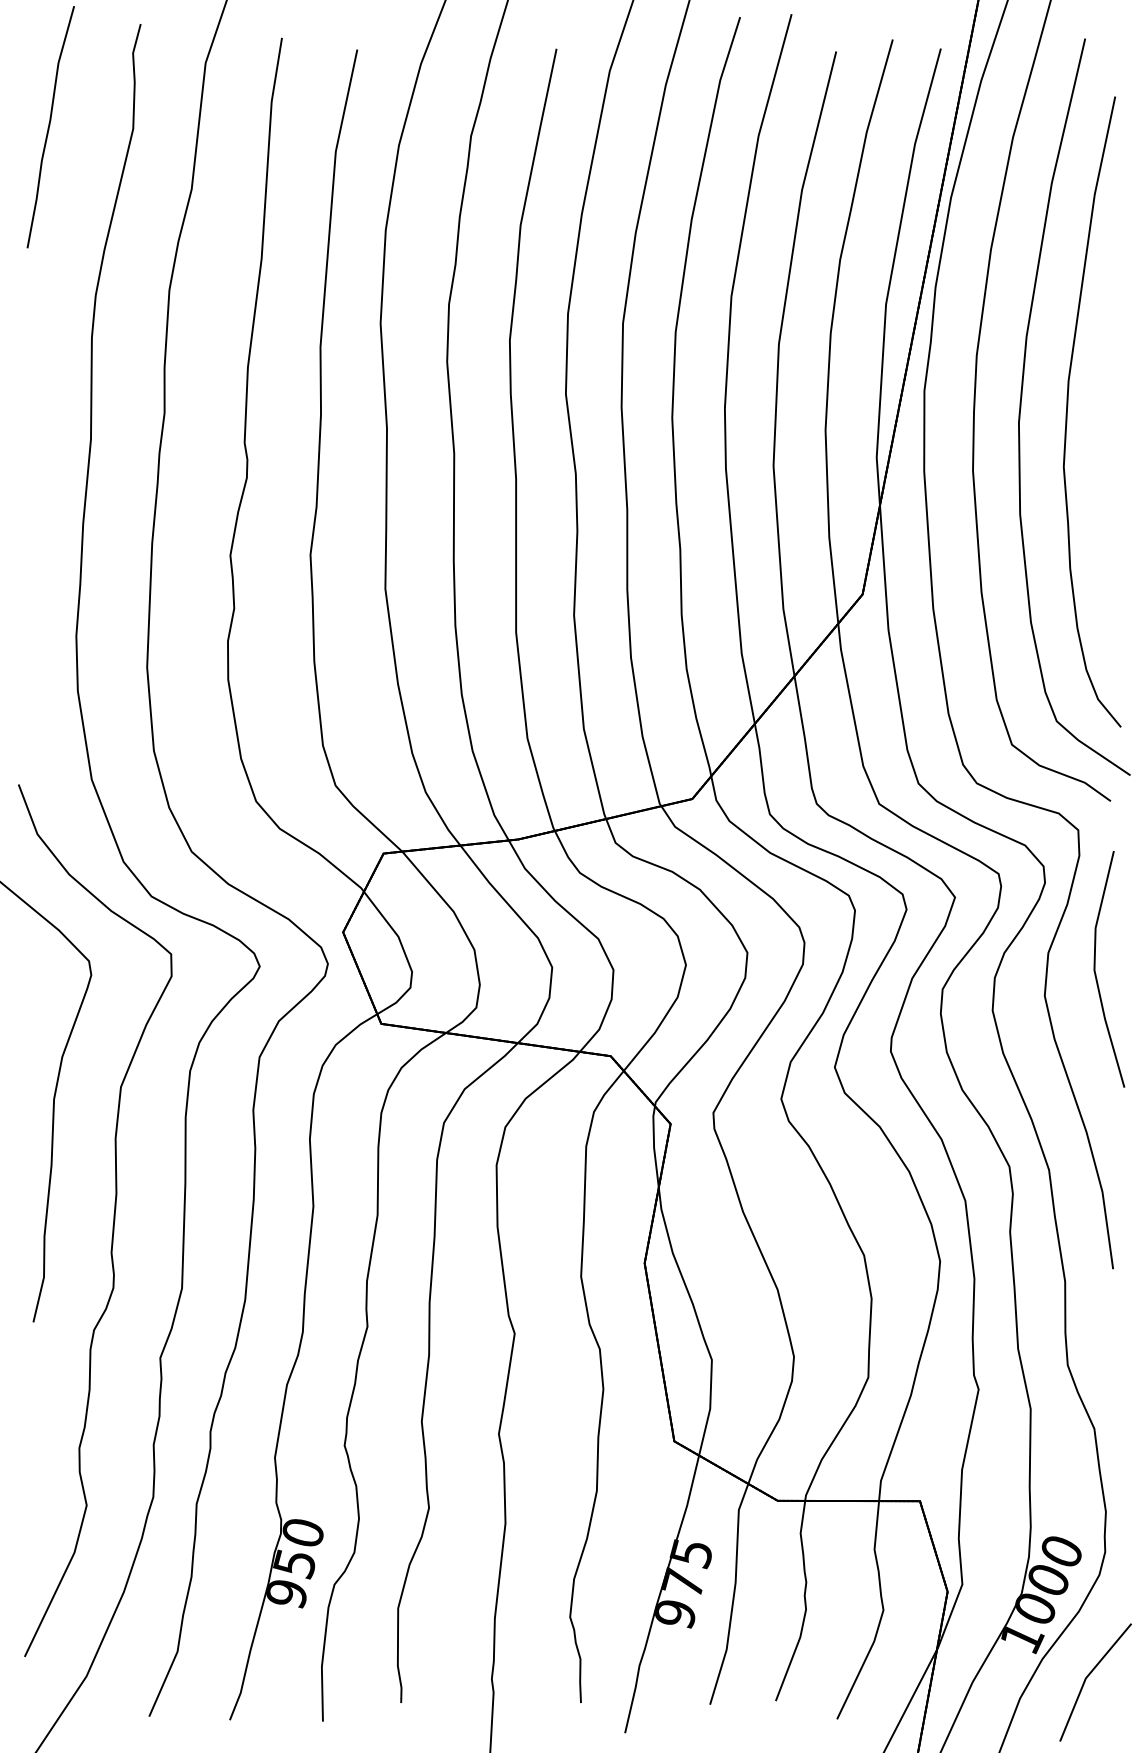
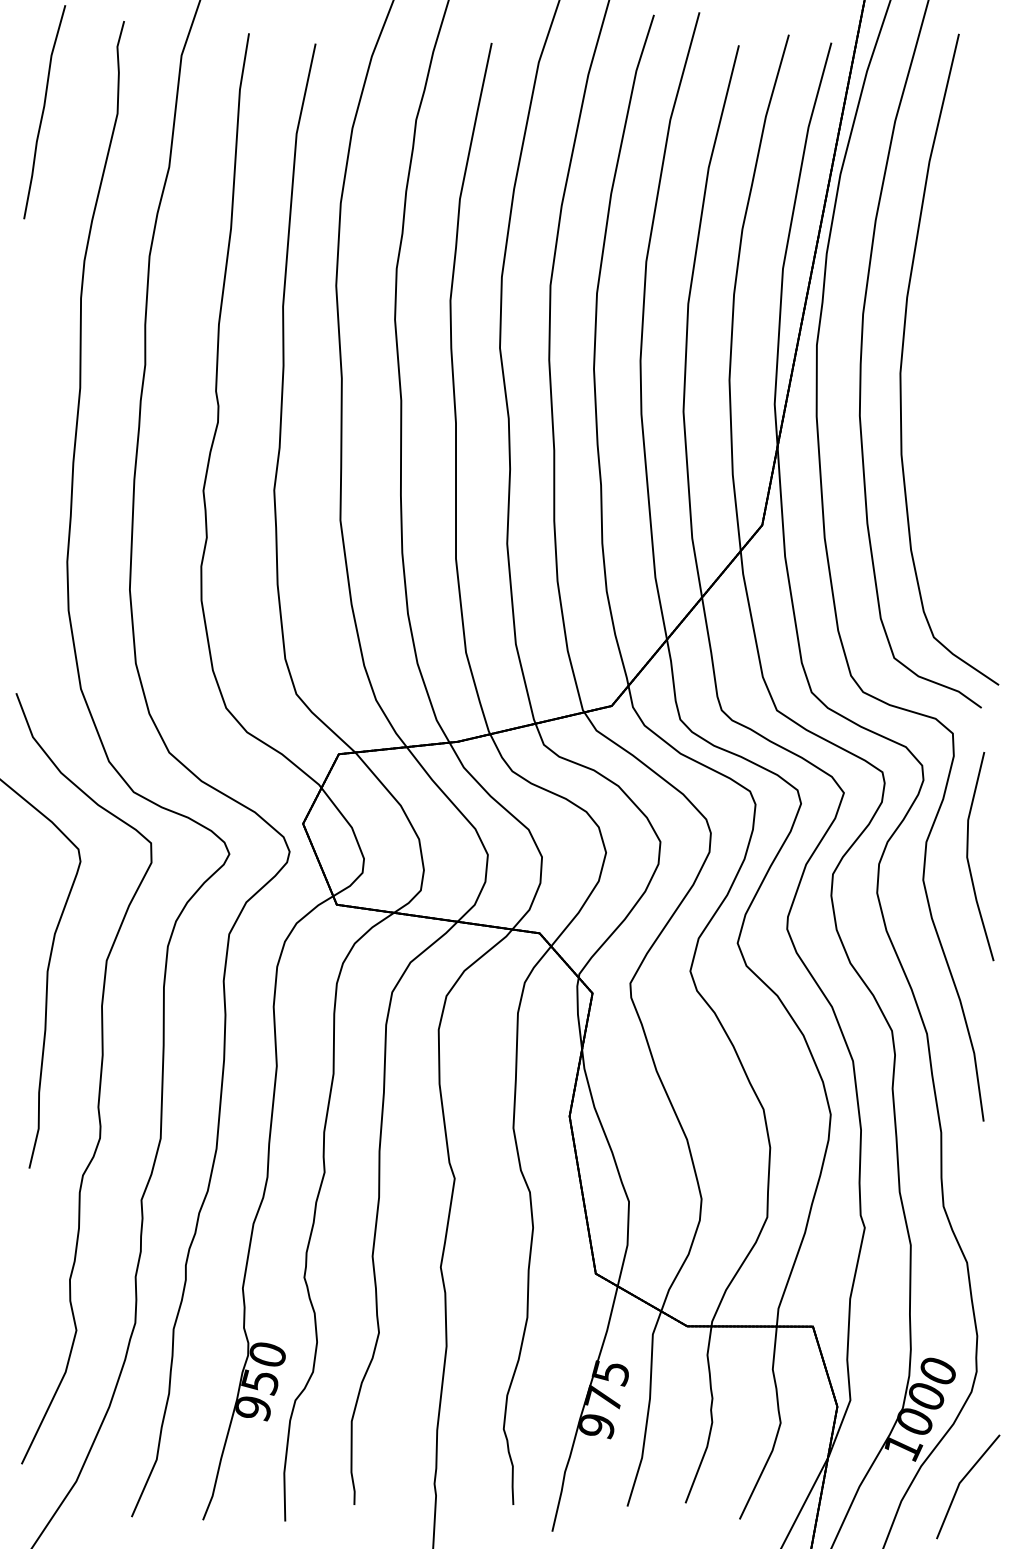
part: (1067, 411) -> (943, 363), removed

